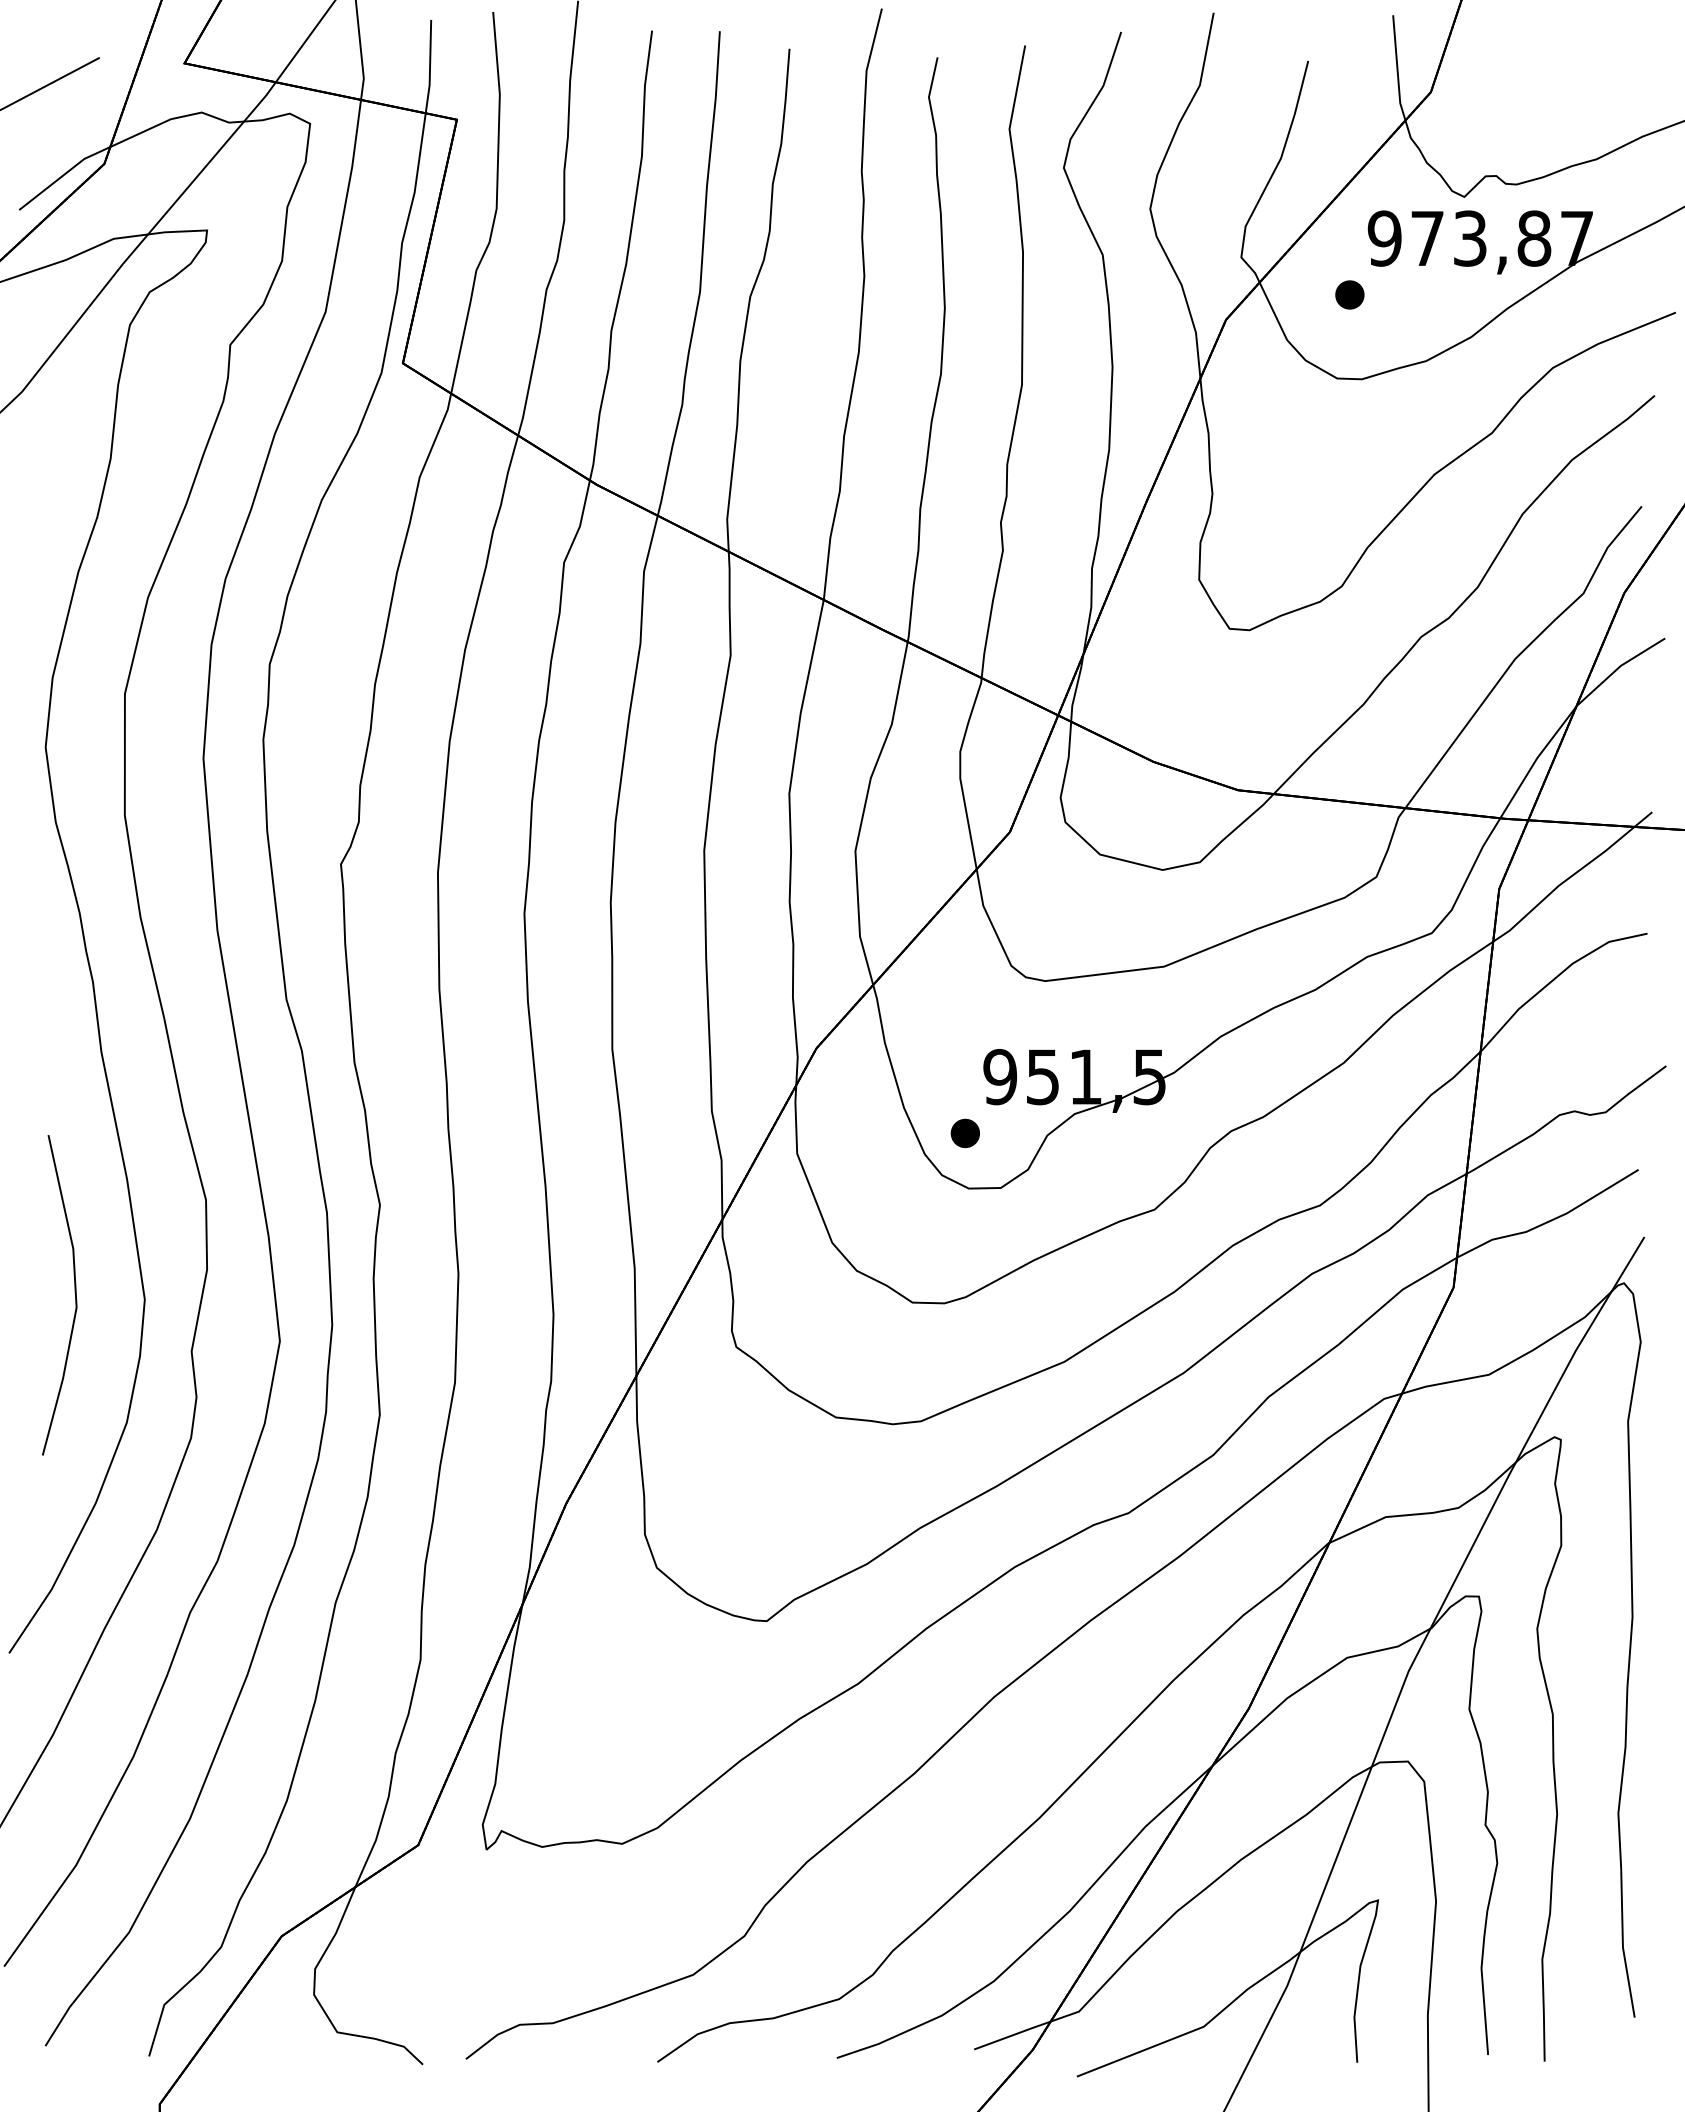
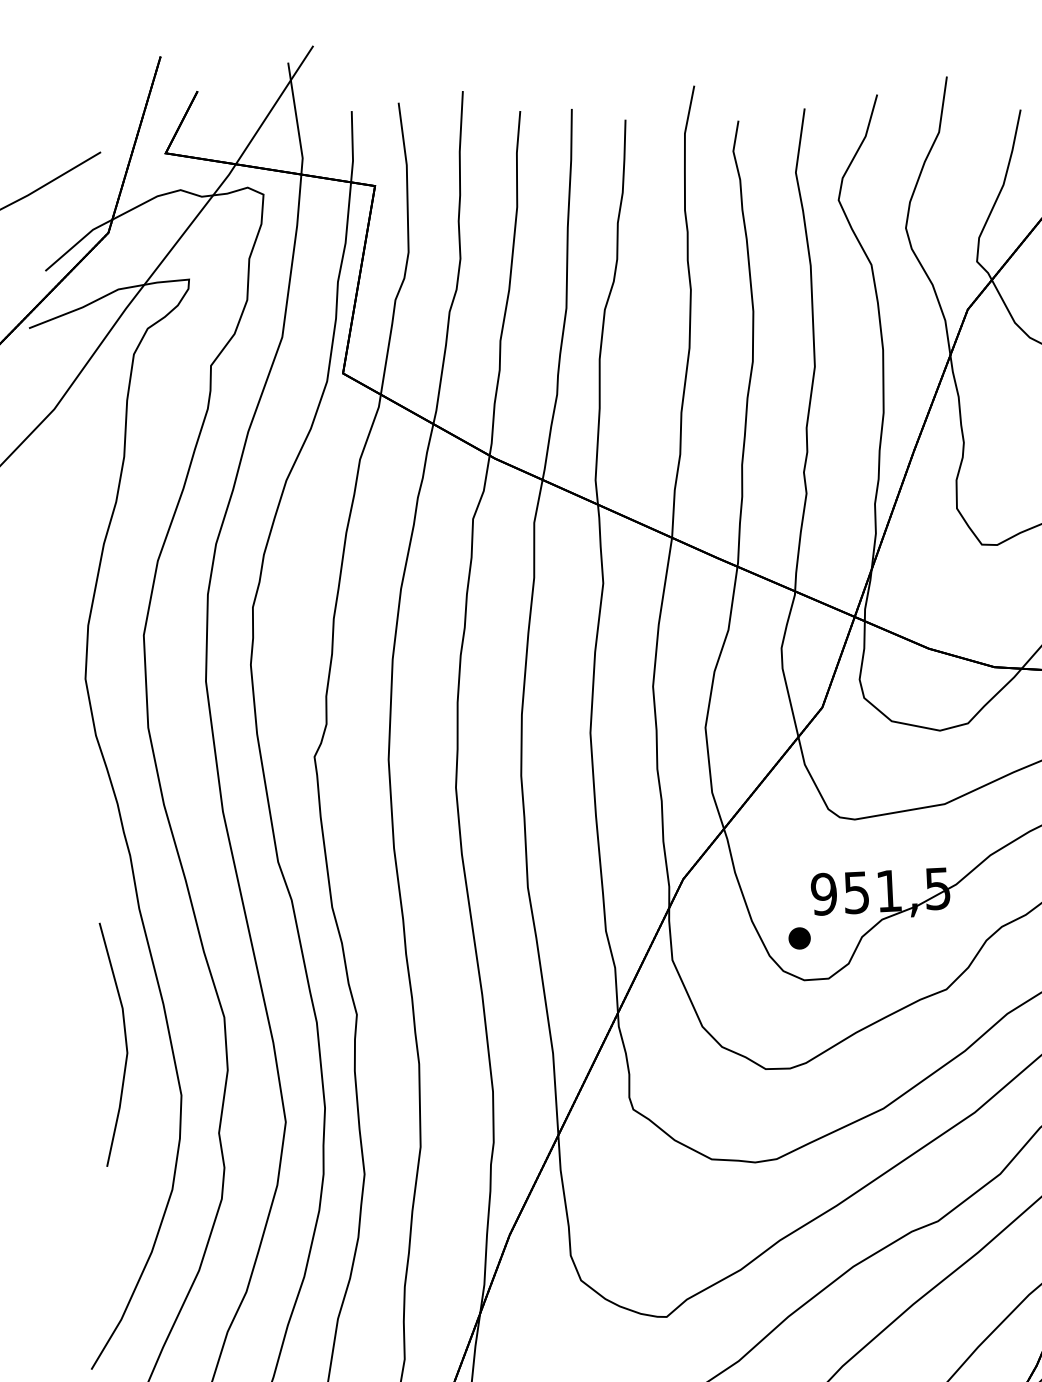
part: (74, 1293) -> (125, 1042), moved

